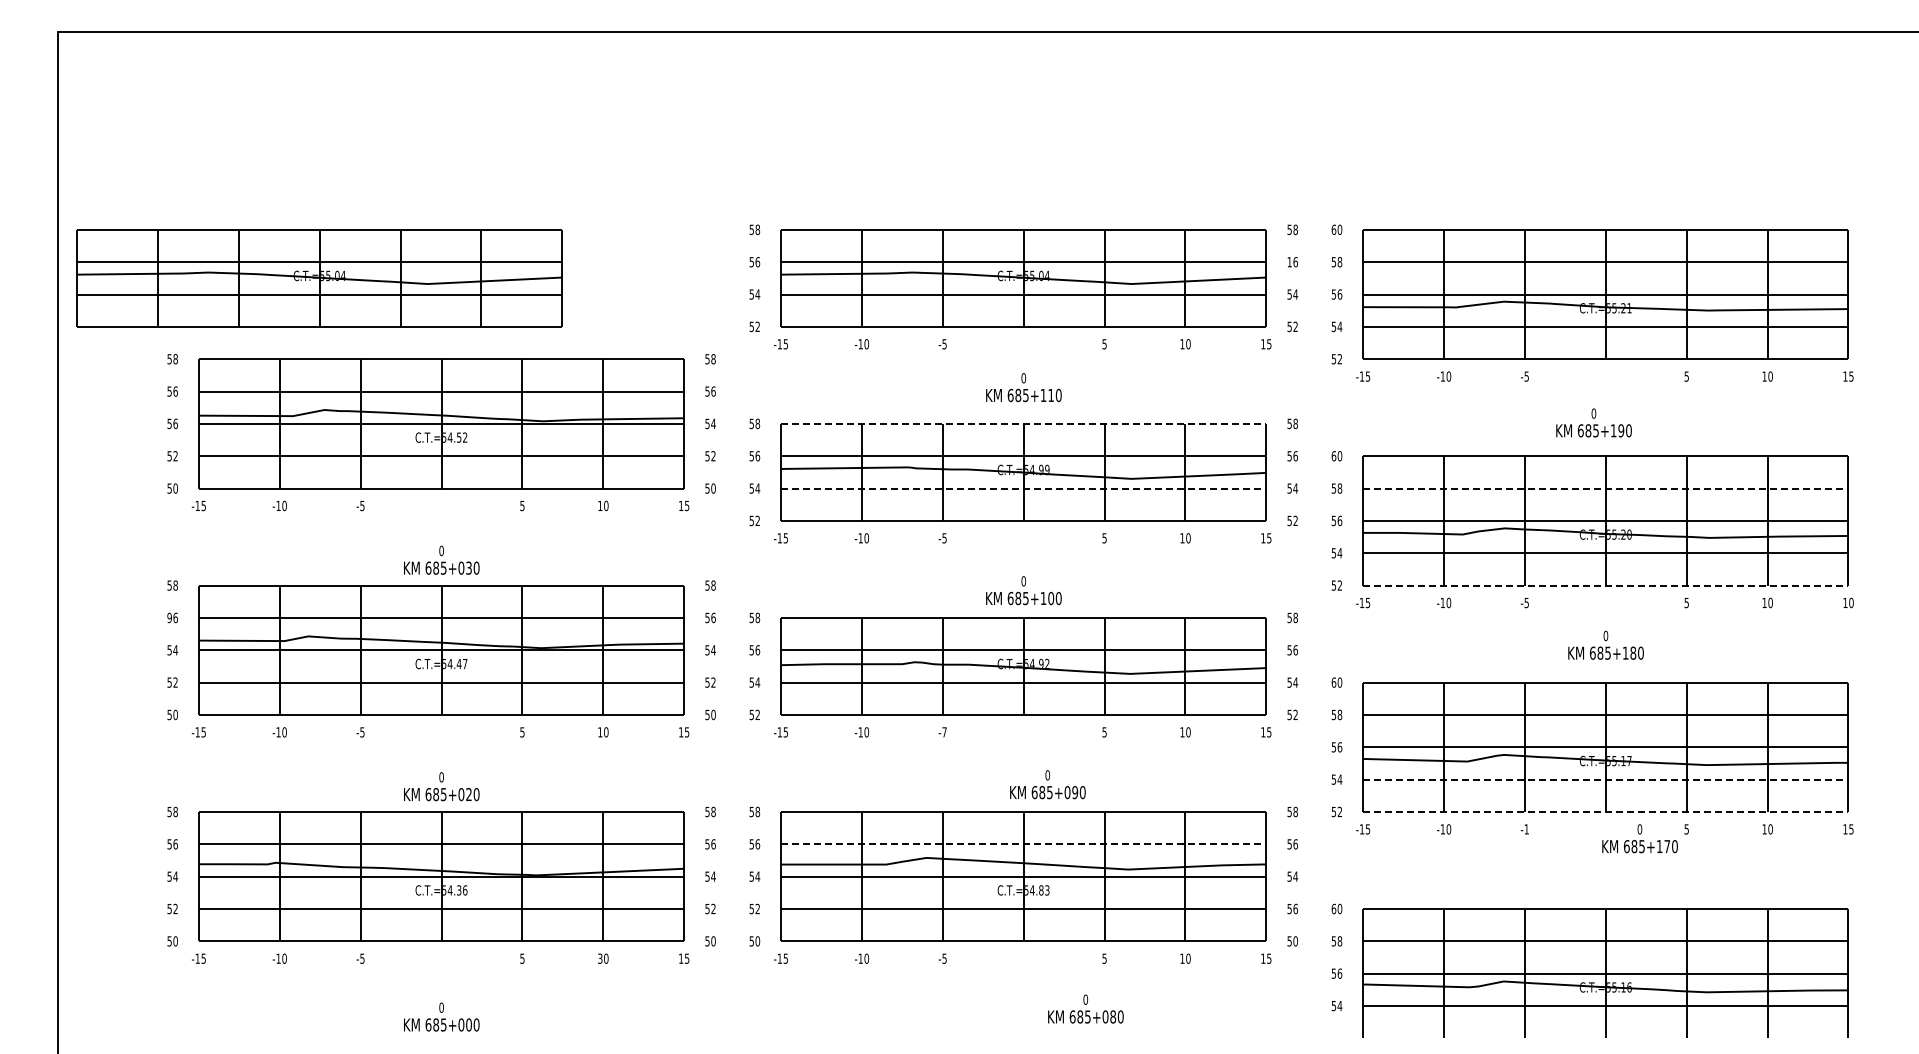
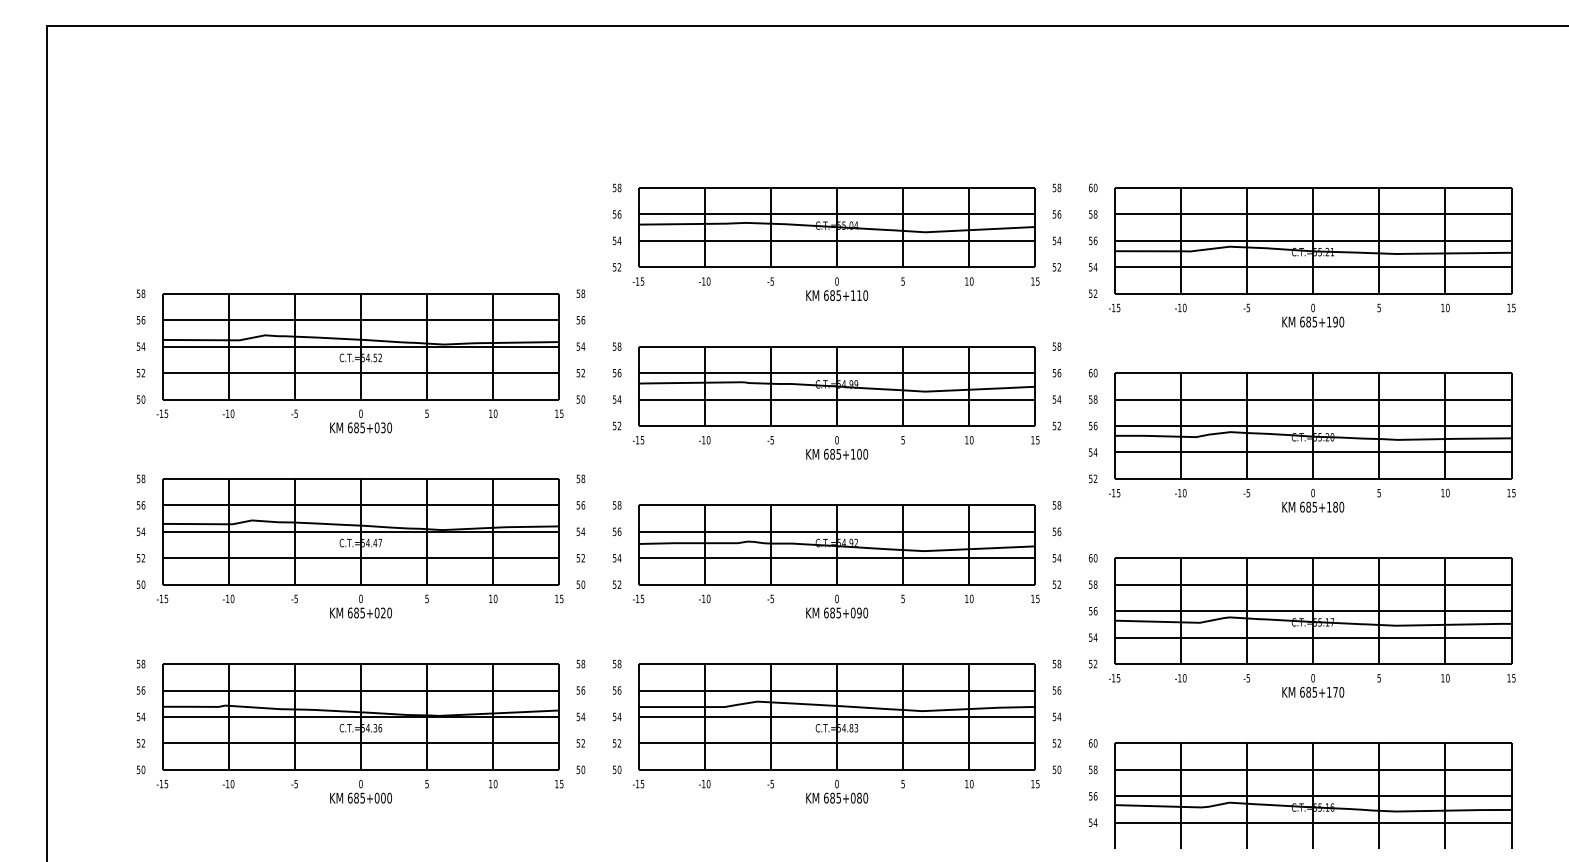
text: (1289, 262) -> (1054, 214), 16 -> 56
part: (319, 278) -> (261, 227), removed
text: (1023, 387) -> (836, 289), moved
text: (1593, 422) -> (1312, 315), moved
text: (175, 423) -> (143, 346), 56 -> 54
line: (1023, 423) -> (836, 346), dashed -> solid
line: (1023, 488) -> (836, 399), dashed -> solid
line: (1605, 488) -> (1312, 399), dashed -> solid
text: (441, 559) -> (360, 420), moved
line: (1605, 585) -> (1312, 478), dashed -> solid
text: (1023, 590) -> (836, 447), moved
text: (1851, 602) -> (1513, 492), 10 -> 15
text: (169, 617) -> (138, 505), 96 -> 56
text: (1605, 644) -> (1312, 500), moved
text: (944, 732) -> (772, 599), -7 -> -5
line: (1605, 779) -> (1312, 637), dashed -> solid
text: (1047, 784) -> (836, 606), moved
text: (441, 786) -> (360, 606), moved
line: (1605, 812) -> (1312, 664), dashed -> solid
text: (1526, 829) -> (1248, 678), -1 -> -5
text: (1639, 838) -> (1312, 685), moved
line: (1023, 844) -> (836, 690), dashed -> solid
text: (1295, 908) -> (1059, 742), 56 -> 52
text: (600, 958) -> (490, 783), 30 -> 10
text: (1085, 1008) -> (836, 791), moved
text: (441, 1016) -> (360, 791), moved

